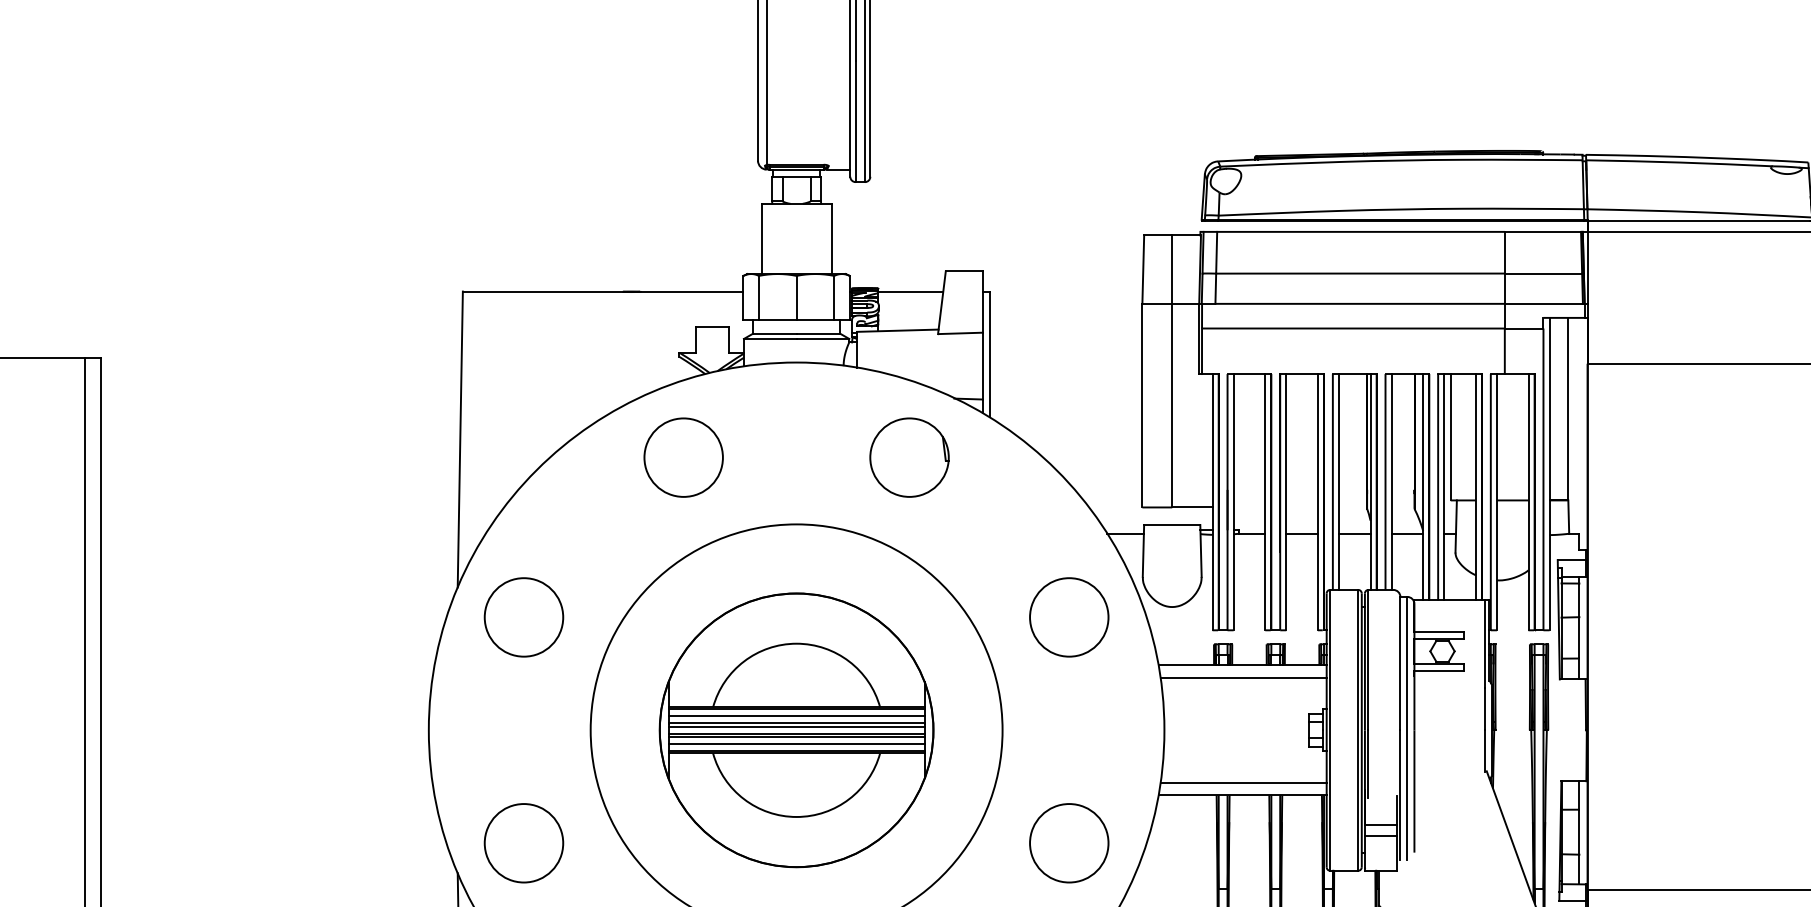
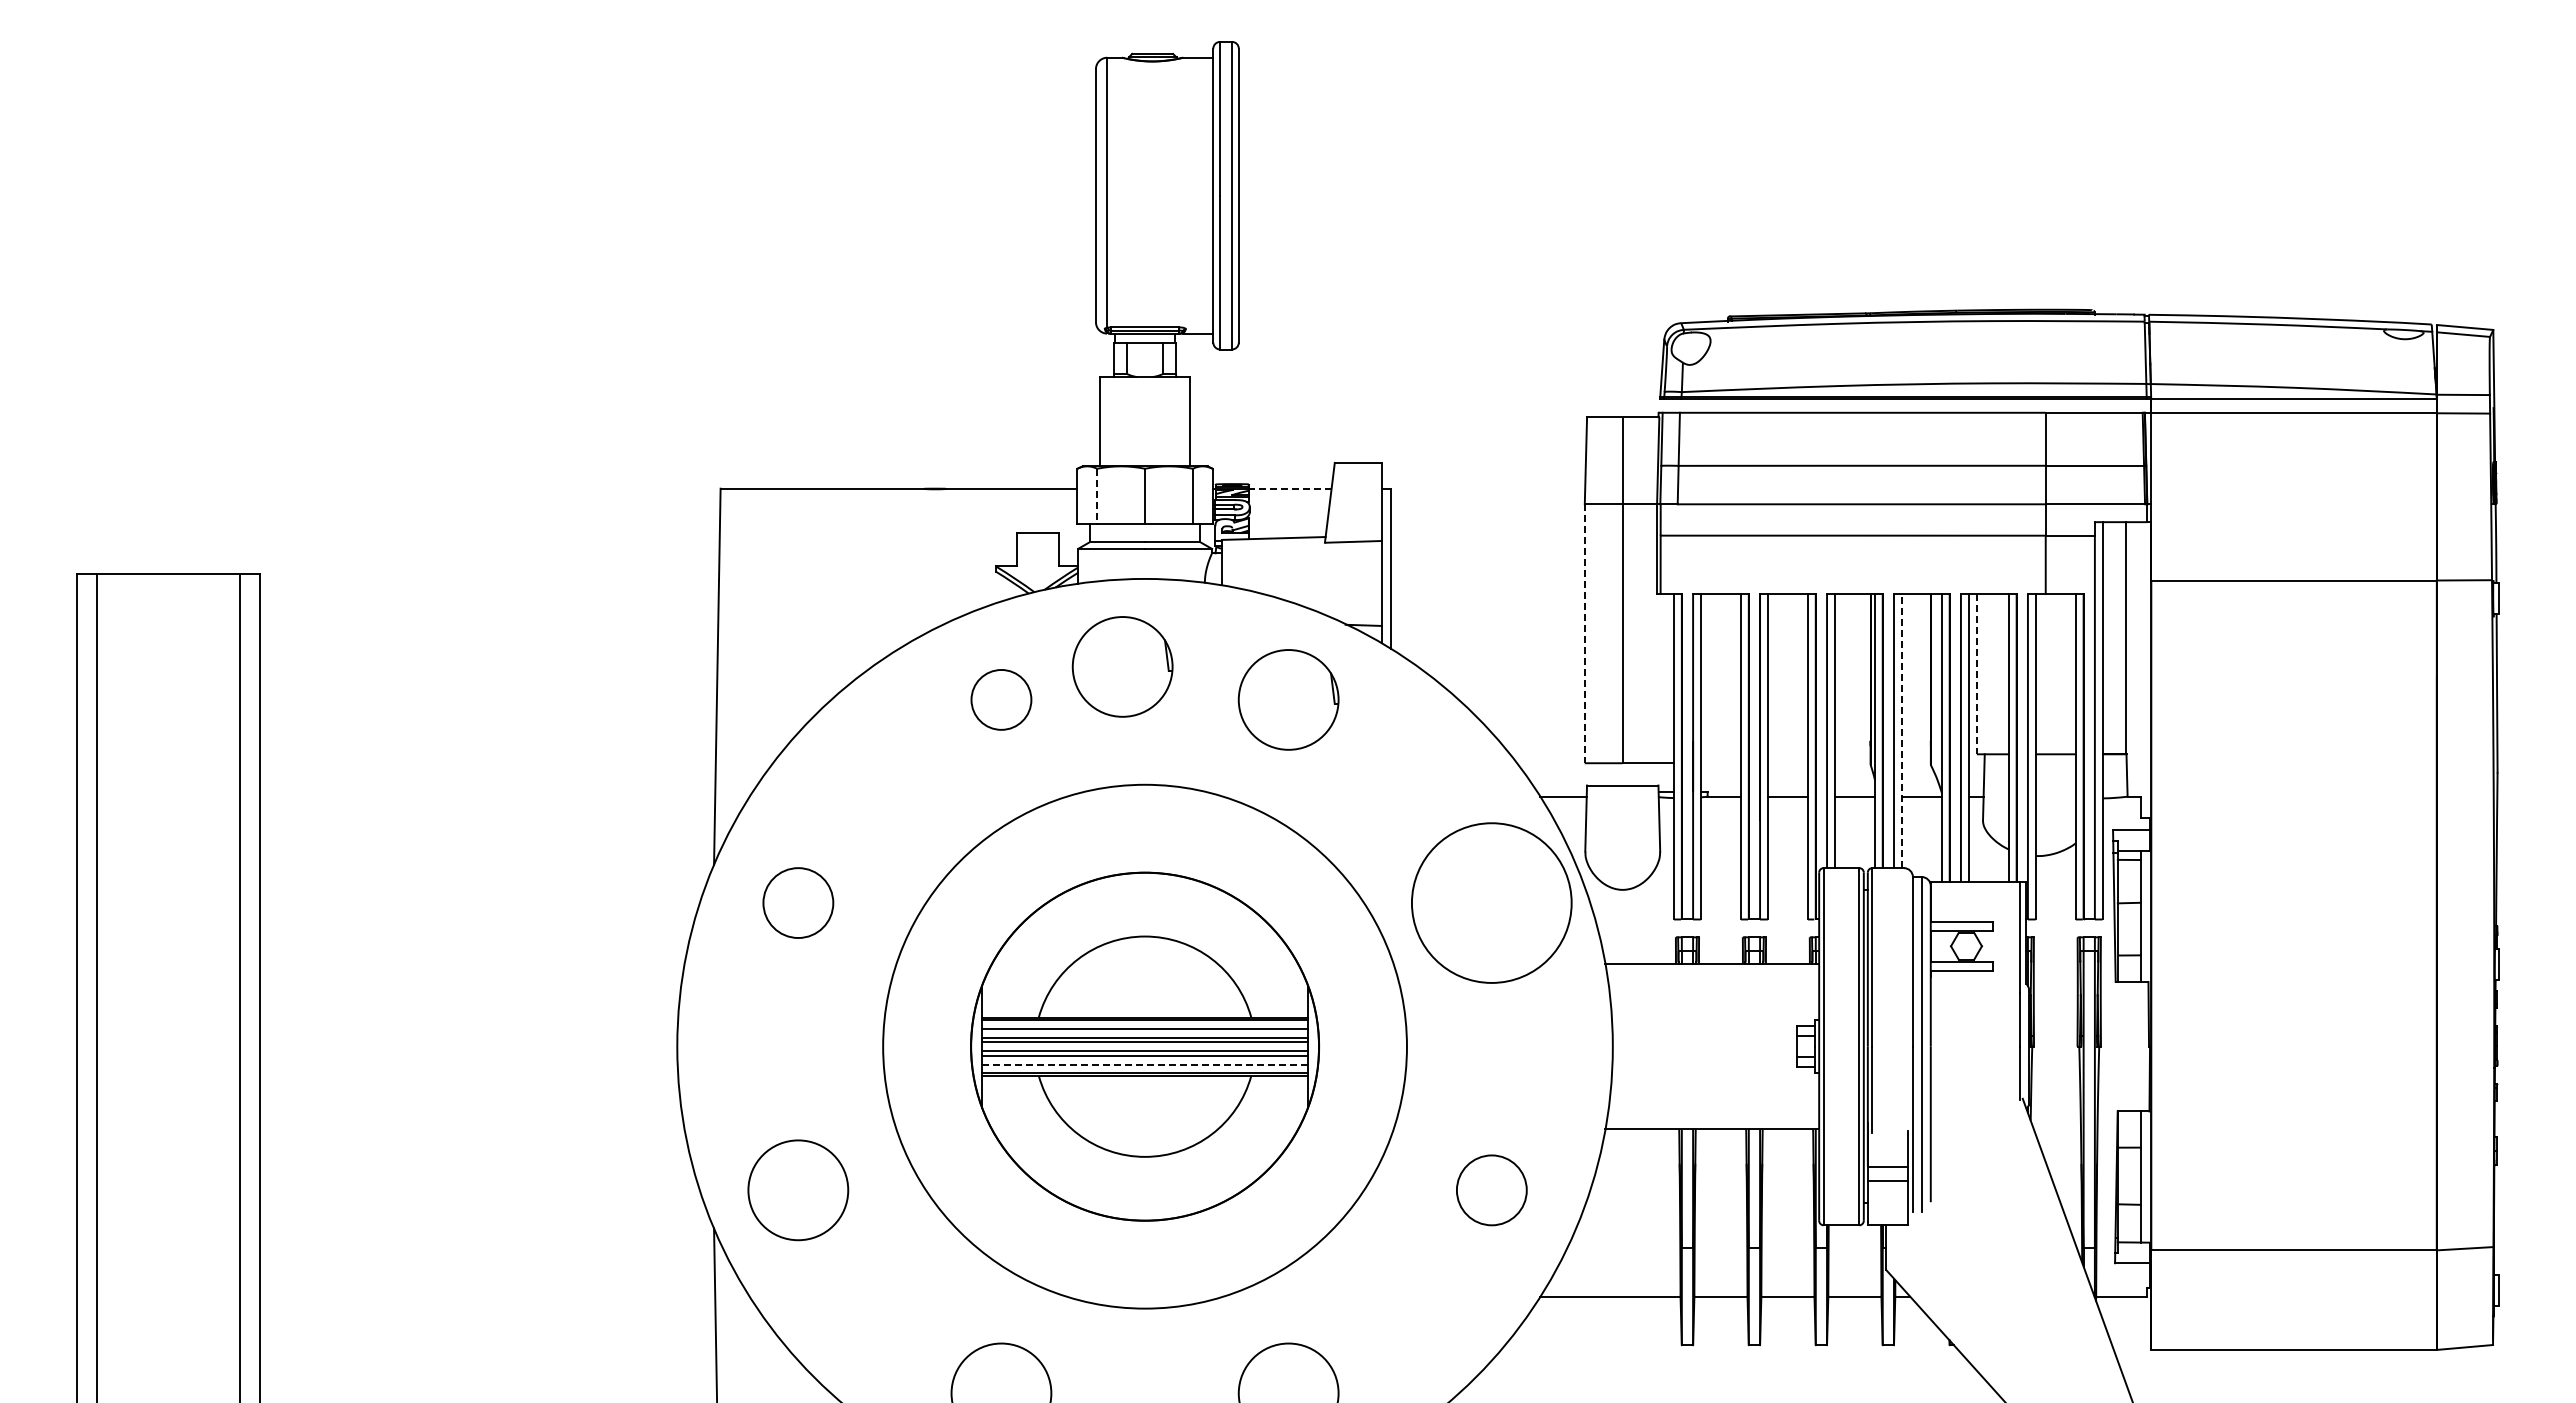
line: (910, 291) -> (1289, 488), solid -> dashed
line: (759, 297) -> (1097, 496), solid -> dashed
line: (1142, 406) -> (1584, 634), solid -> dashed
part: (778, 431) -> (1122, 666), added
line: (1450, 437) -> (1976, 674), solid -> dashed
circle: (683, 457) -> (1001, 699), size x0.6
line: (1391, 481) -> (1901, 730), solid -> dashed
circle: (524, 616) -> (798, 902), size x0.7
circle: (1069, 617) -> (1491, 903), size x1.6
line: (1243, 677) -> (1713, 979), removed
line: (796, 744) -> (1145, 1064), solid -> dashed
line: (1243, 782) -> (1713, 1113), removed
circle: (1069, 843) -> (1491, 1190), size x0.7

